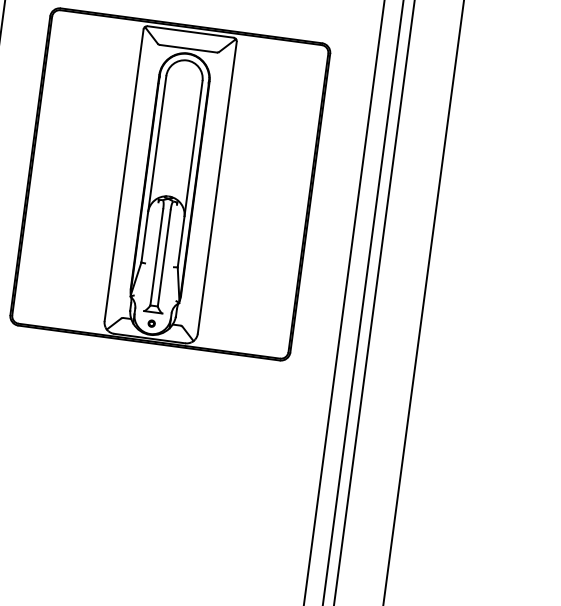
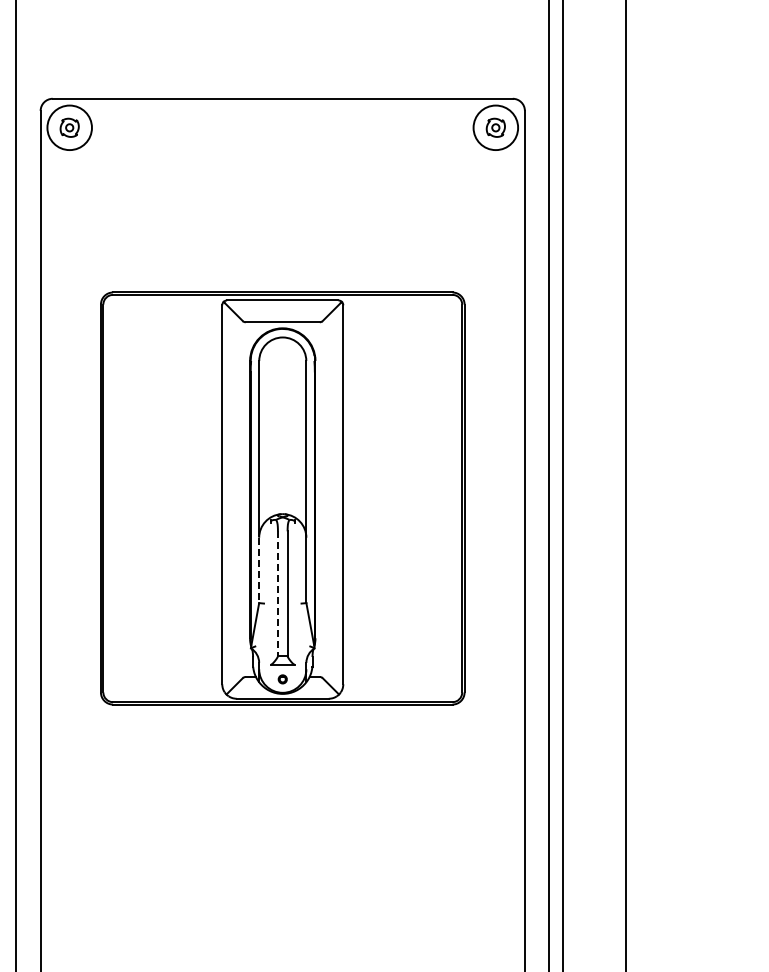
line: (145, 237) -> (259, 570), solid -> dashed
line: (156, 257) -> (277, 593), solid -> dashed

